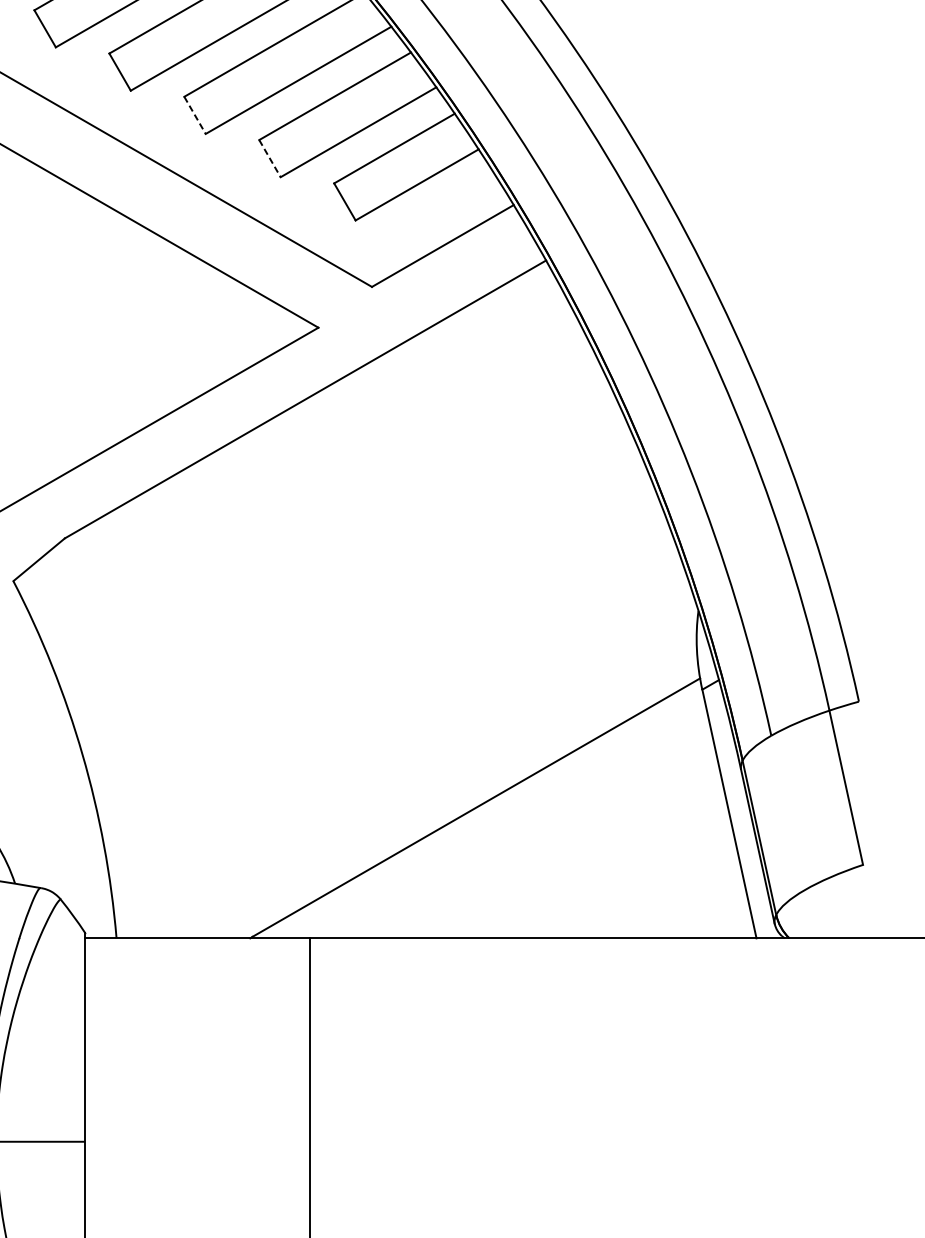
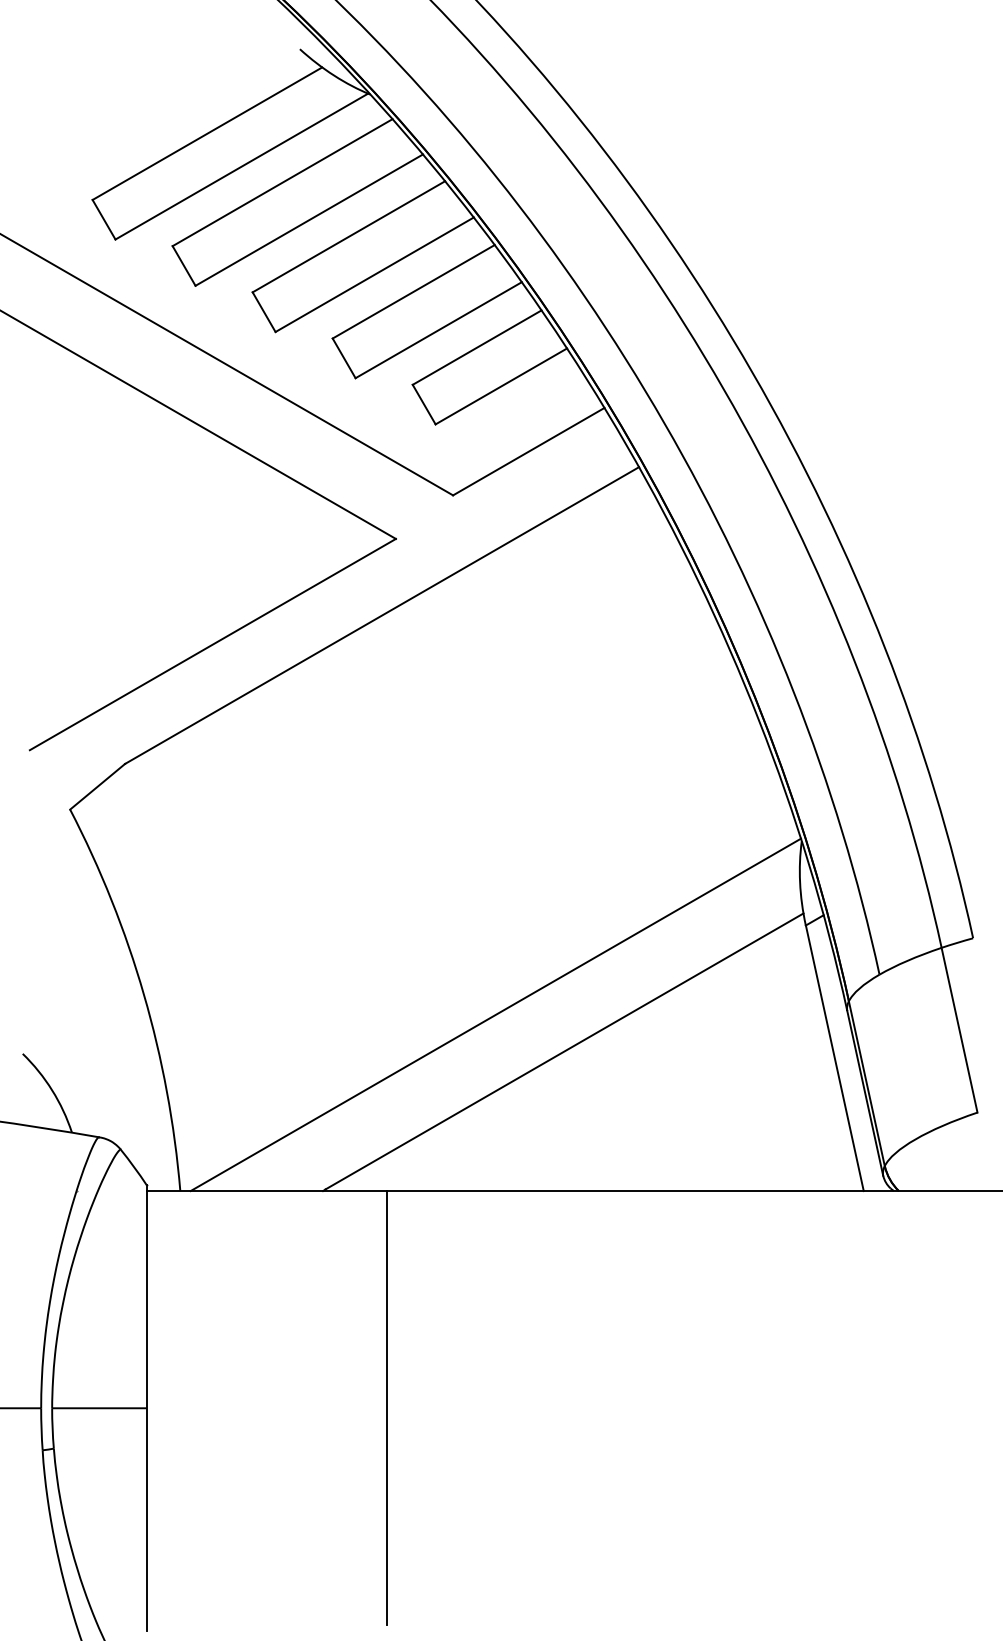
line: (195, 115) -> (264, 312), dashed -> solid
line: (270, 158) -> (344, 358), dashed -> solid
line: (411, 773) -> (495, 1014), added

